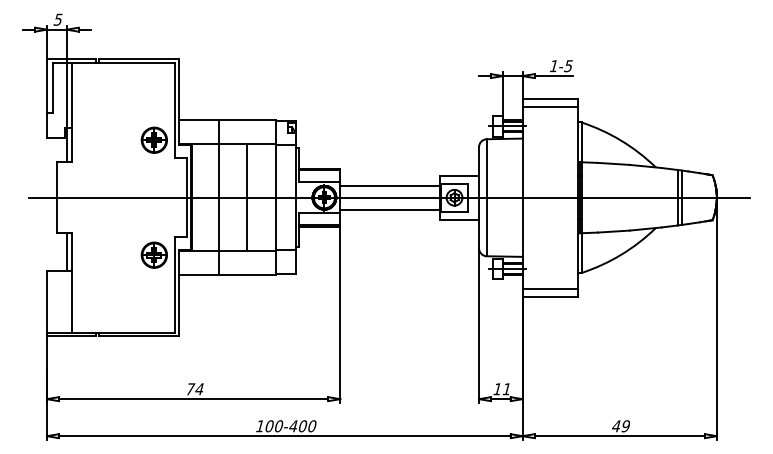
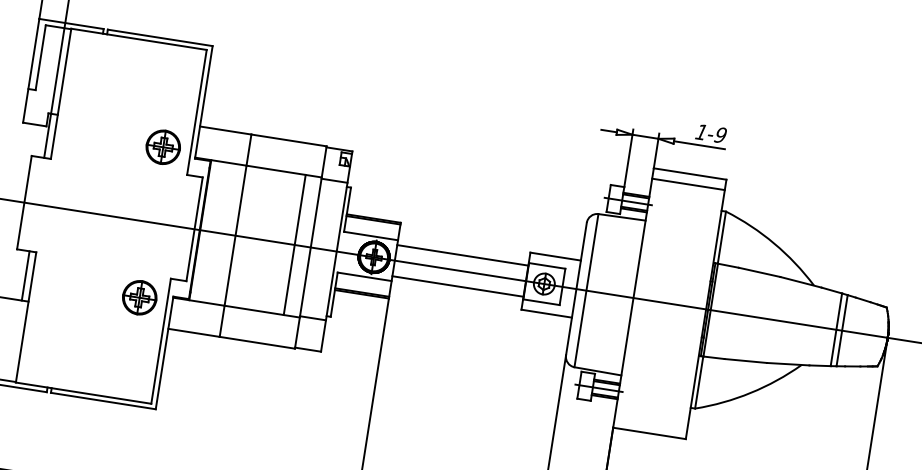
text: (568, 65) -> (720, 134), 1-5 -> 1-9
line: (246, 197) -> (294, 244), moved
line: (550, 288) -> (651, 422), removed

